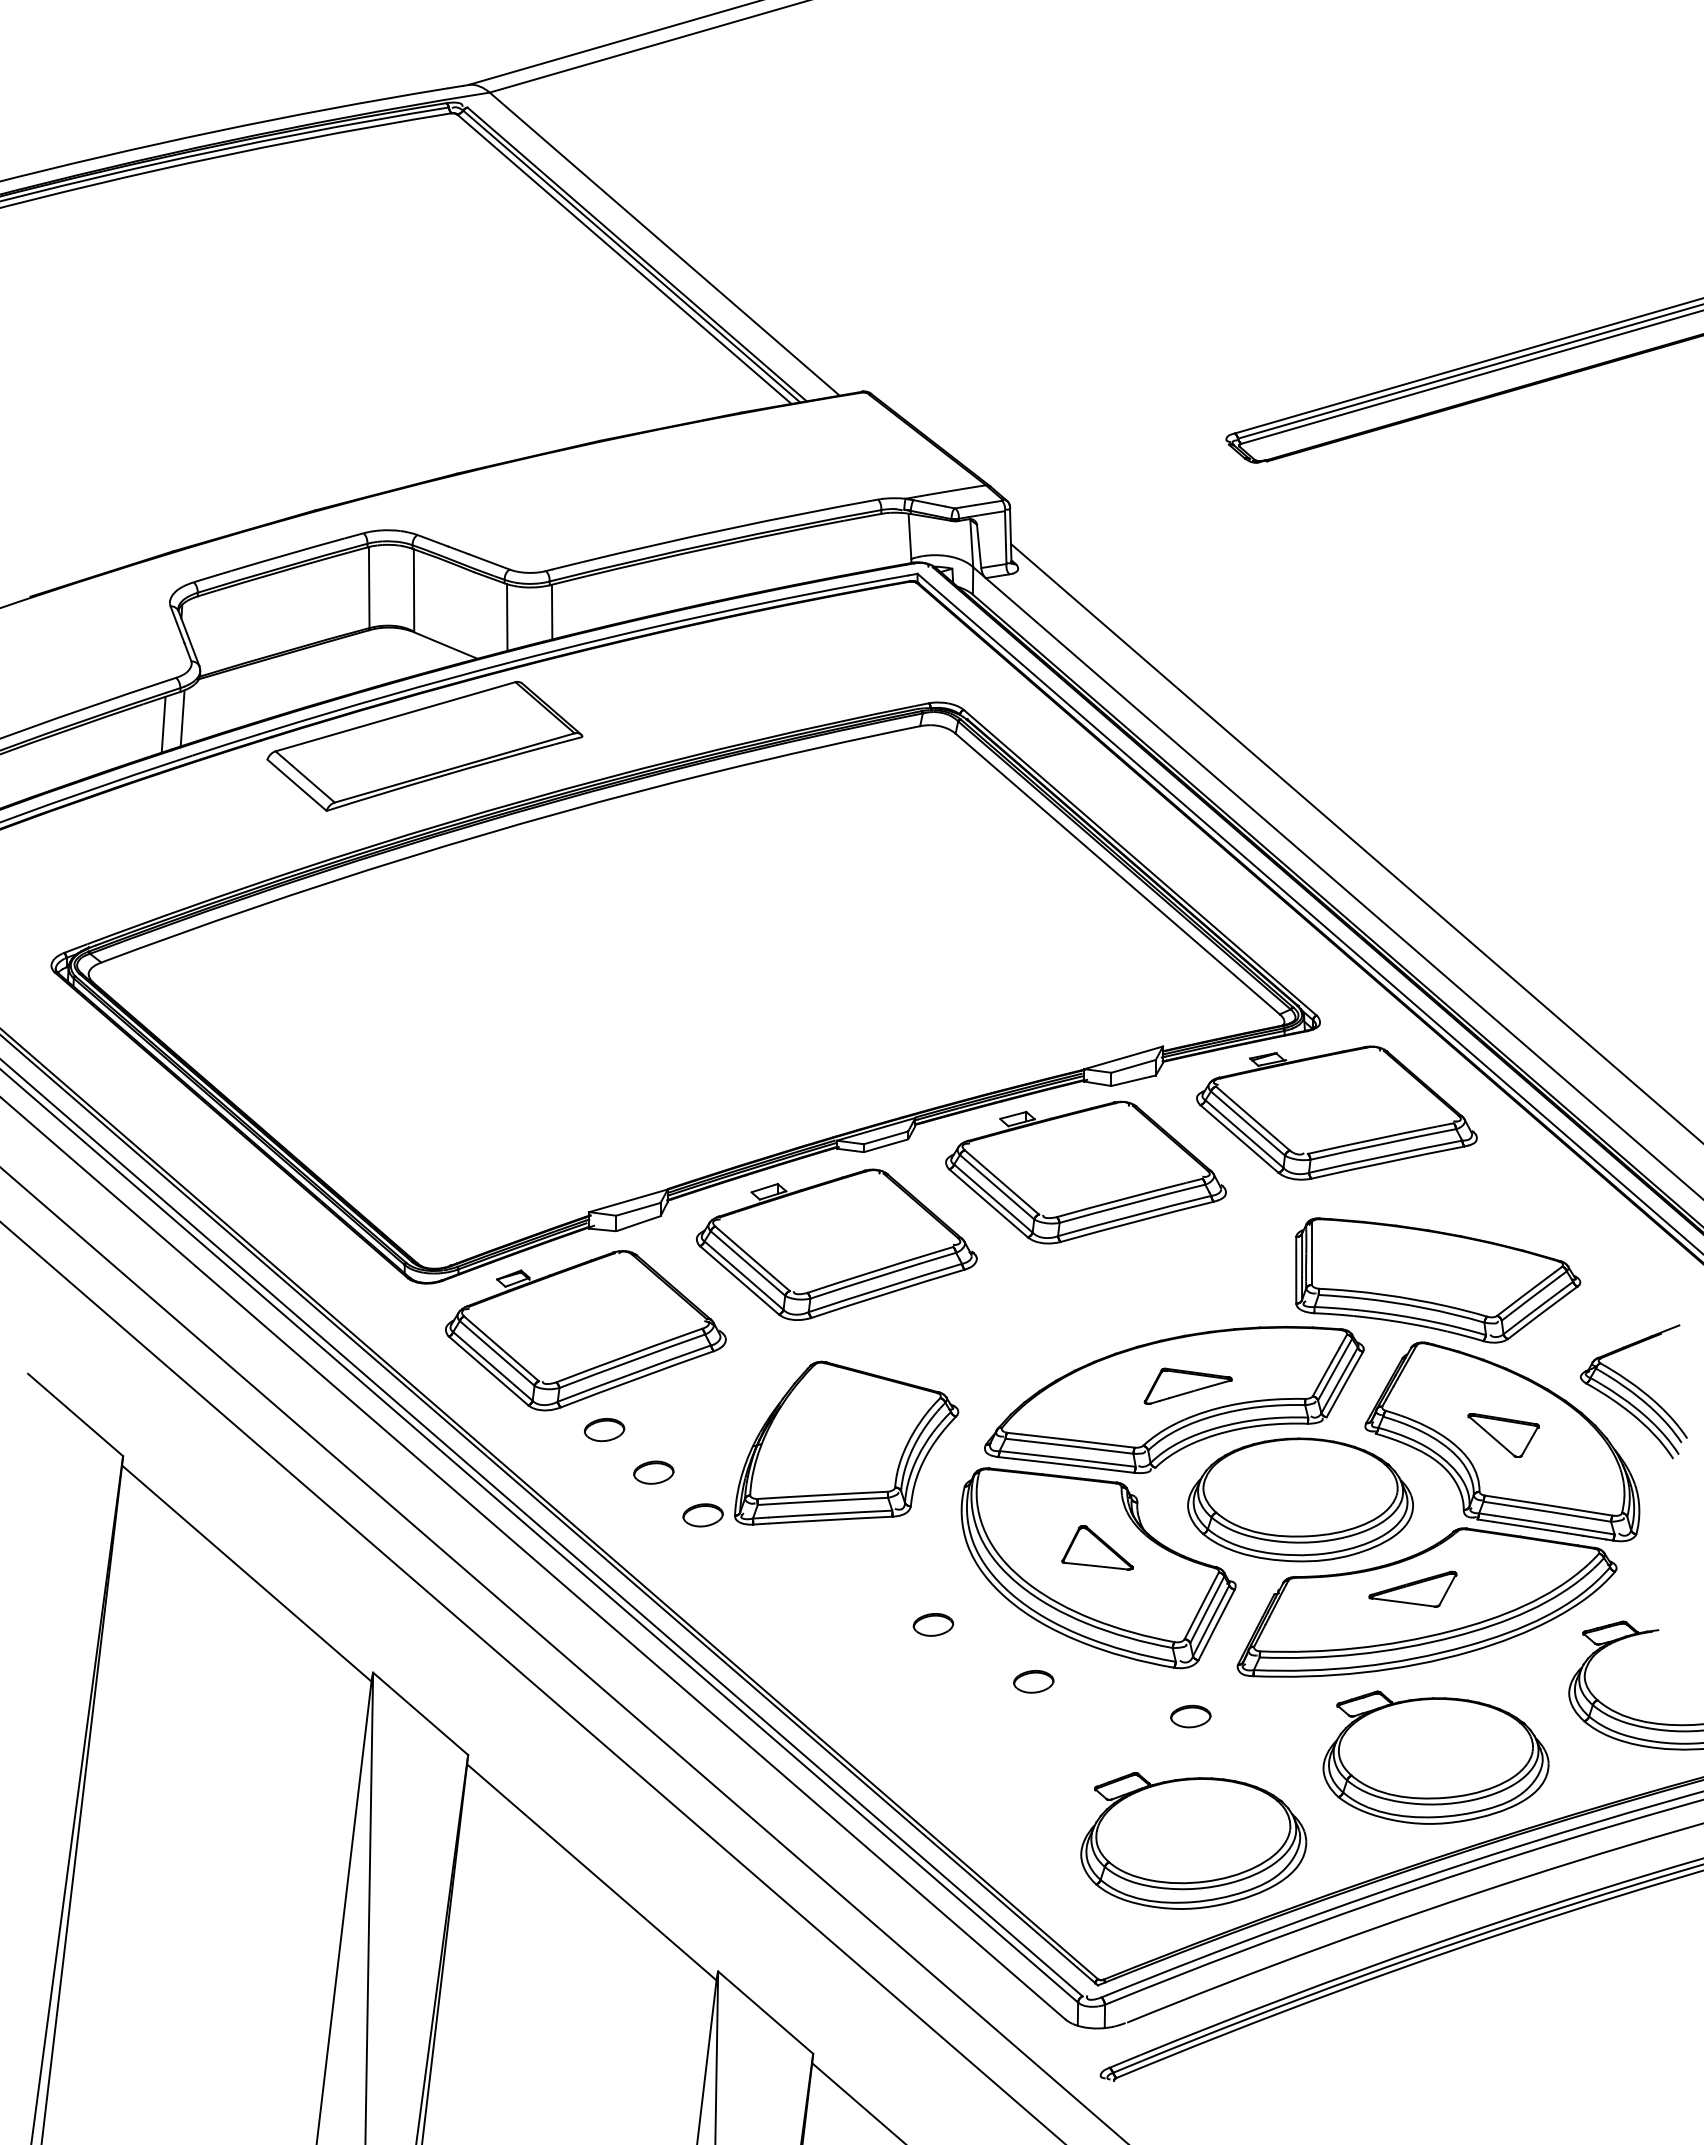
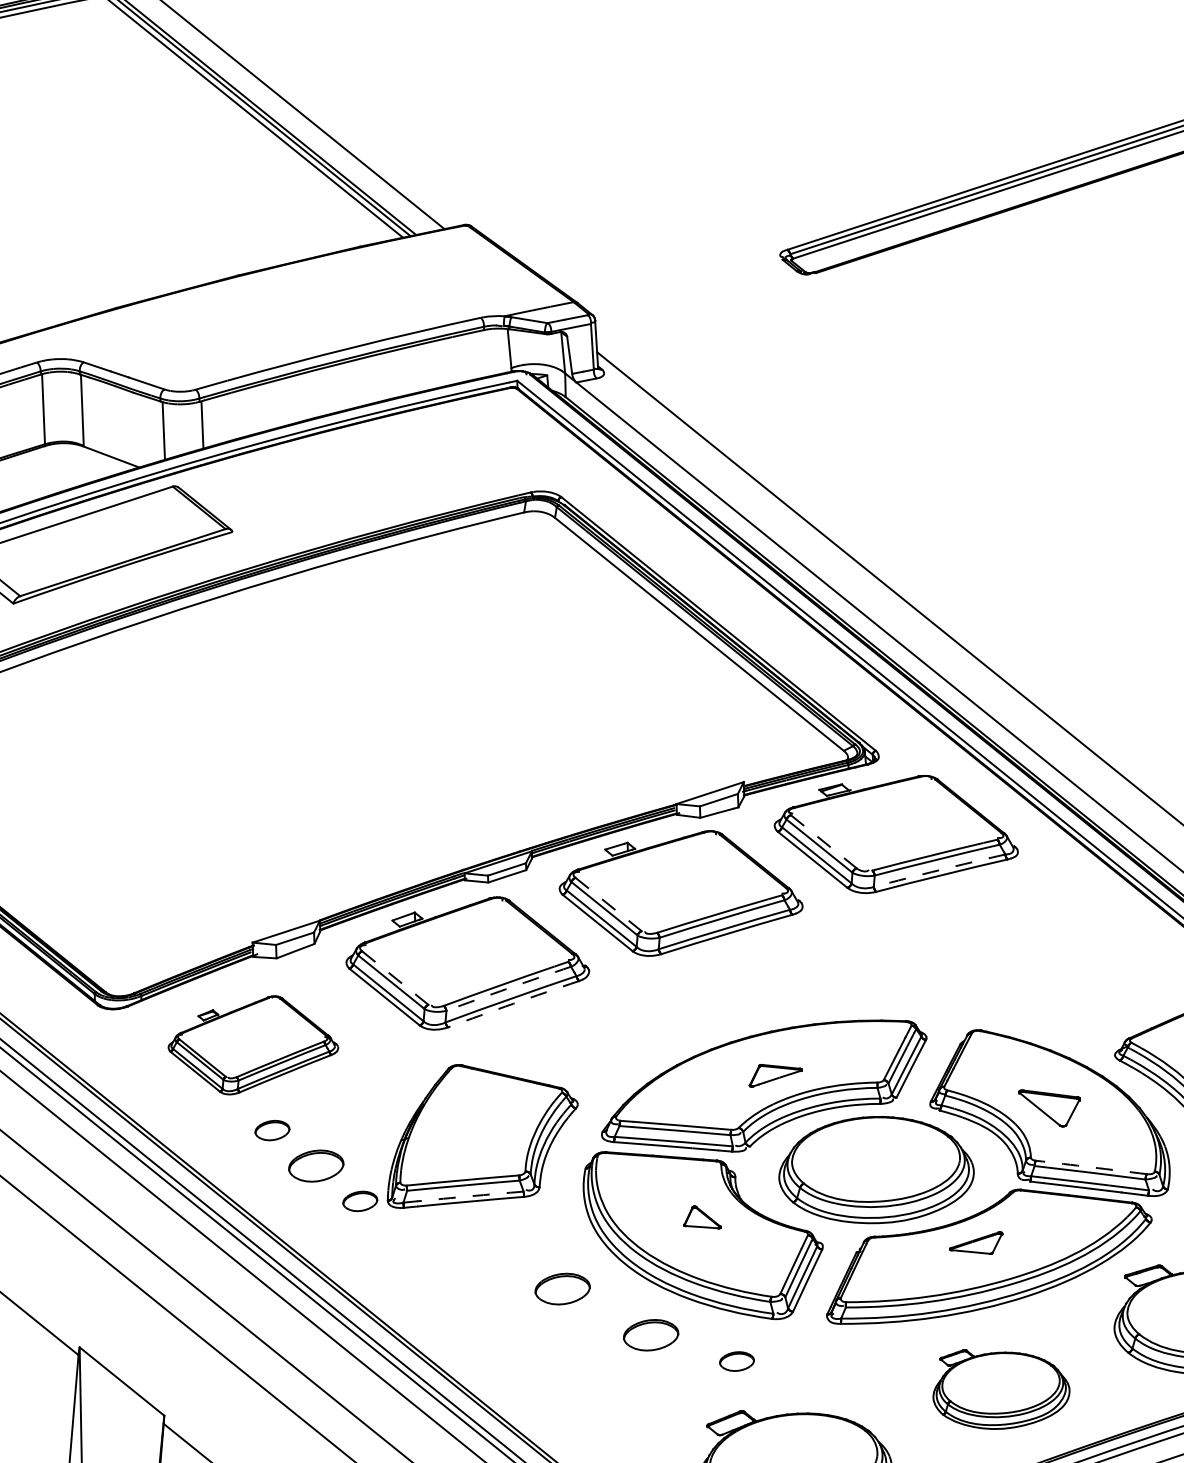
line: (1253, 1118) -> (824, 841), solid -> dashed
arc: (1385, 1156) -> (939, 870), solid -> dashed
line: (1002, 1182) -> (609, 904), solid -> dashed
line: (753, 1259) -> (396, 978), solid -> dashed
arc: (883, 1275) -> (508, 988), solid -> dashed
part: (1438, 1280) -> (989, 976), removed
arc: (888, 1293) -> (513, 1003), solid -> dashed
part: (585, 1330) -> (252, 1045), size x0.7
part: (1187, 1385) -> (775, 1074), size x0.7
part: (653, 1472) -> (316, 1165), size x1.6
arc: (1548, 1505) -> (1090, 1167), solid -> dashed
arc: (830, 1513) -> (470, 1195), solid -> dashed
part: (1097, 1547) -> (702, 1217), size x0.6
part: (1412, 1588) -> (975, 1243), size x0.7
part: (933, 1624) -> (562, 1288), size x1.6
part: (1033, 1681) -> (650, 1335), size x1.6
part: (1190, 1716) -> (736, 1361), moved
part: (1435, 1757) -> (1000, 1388), size x0.7

